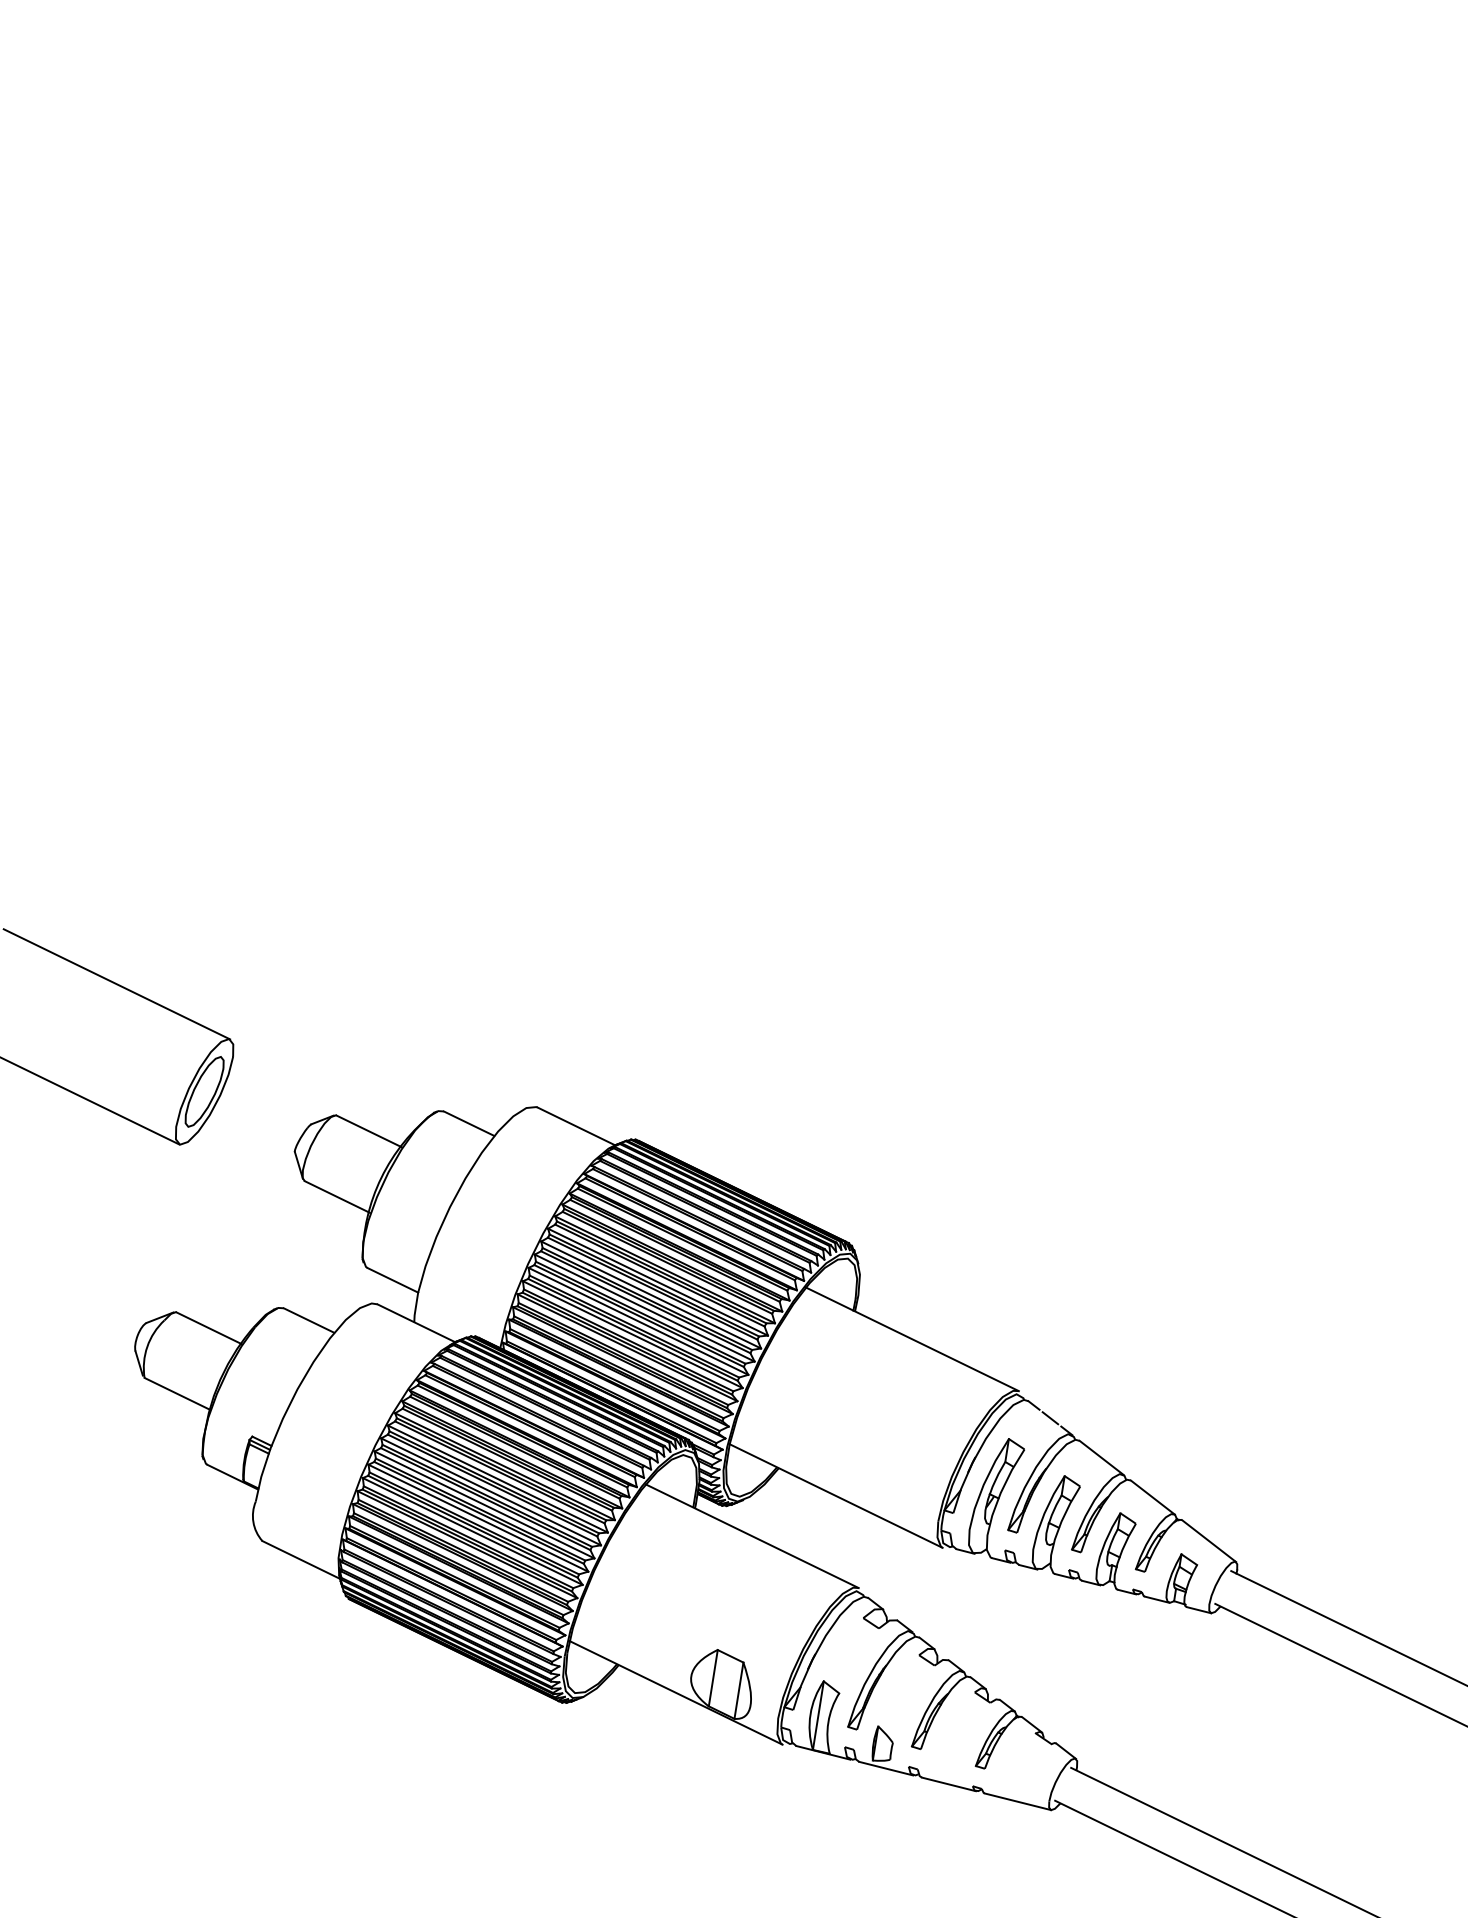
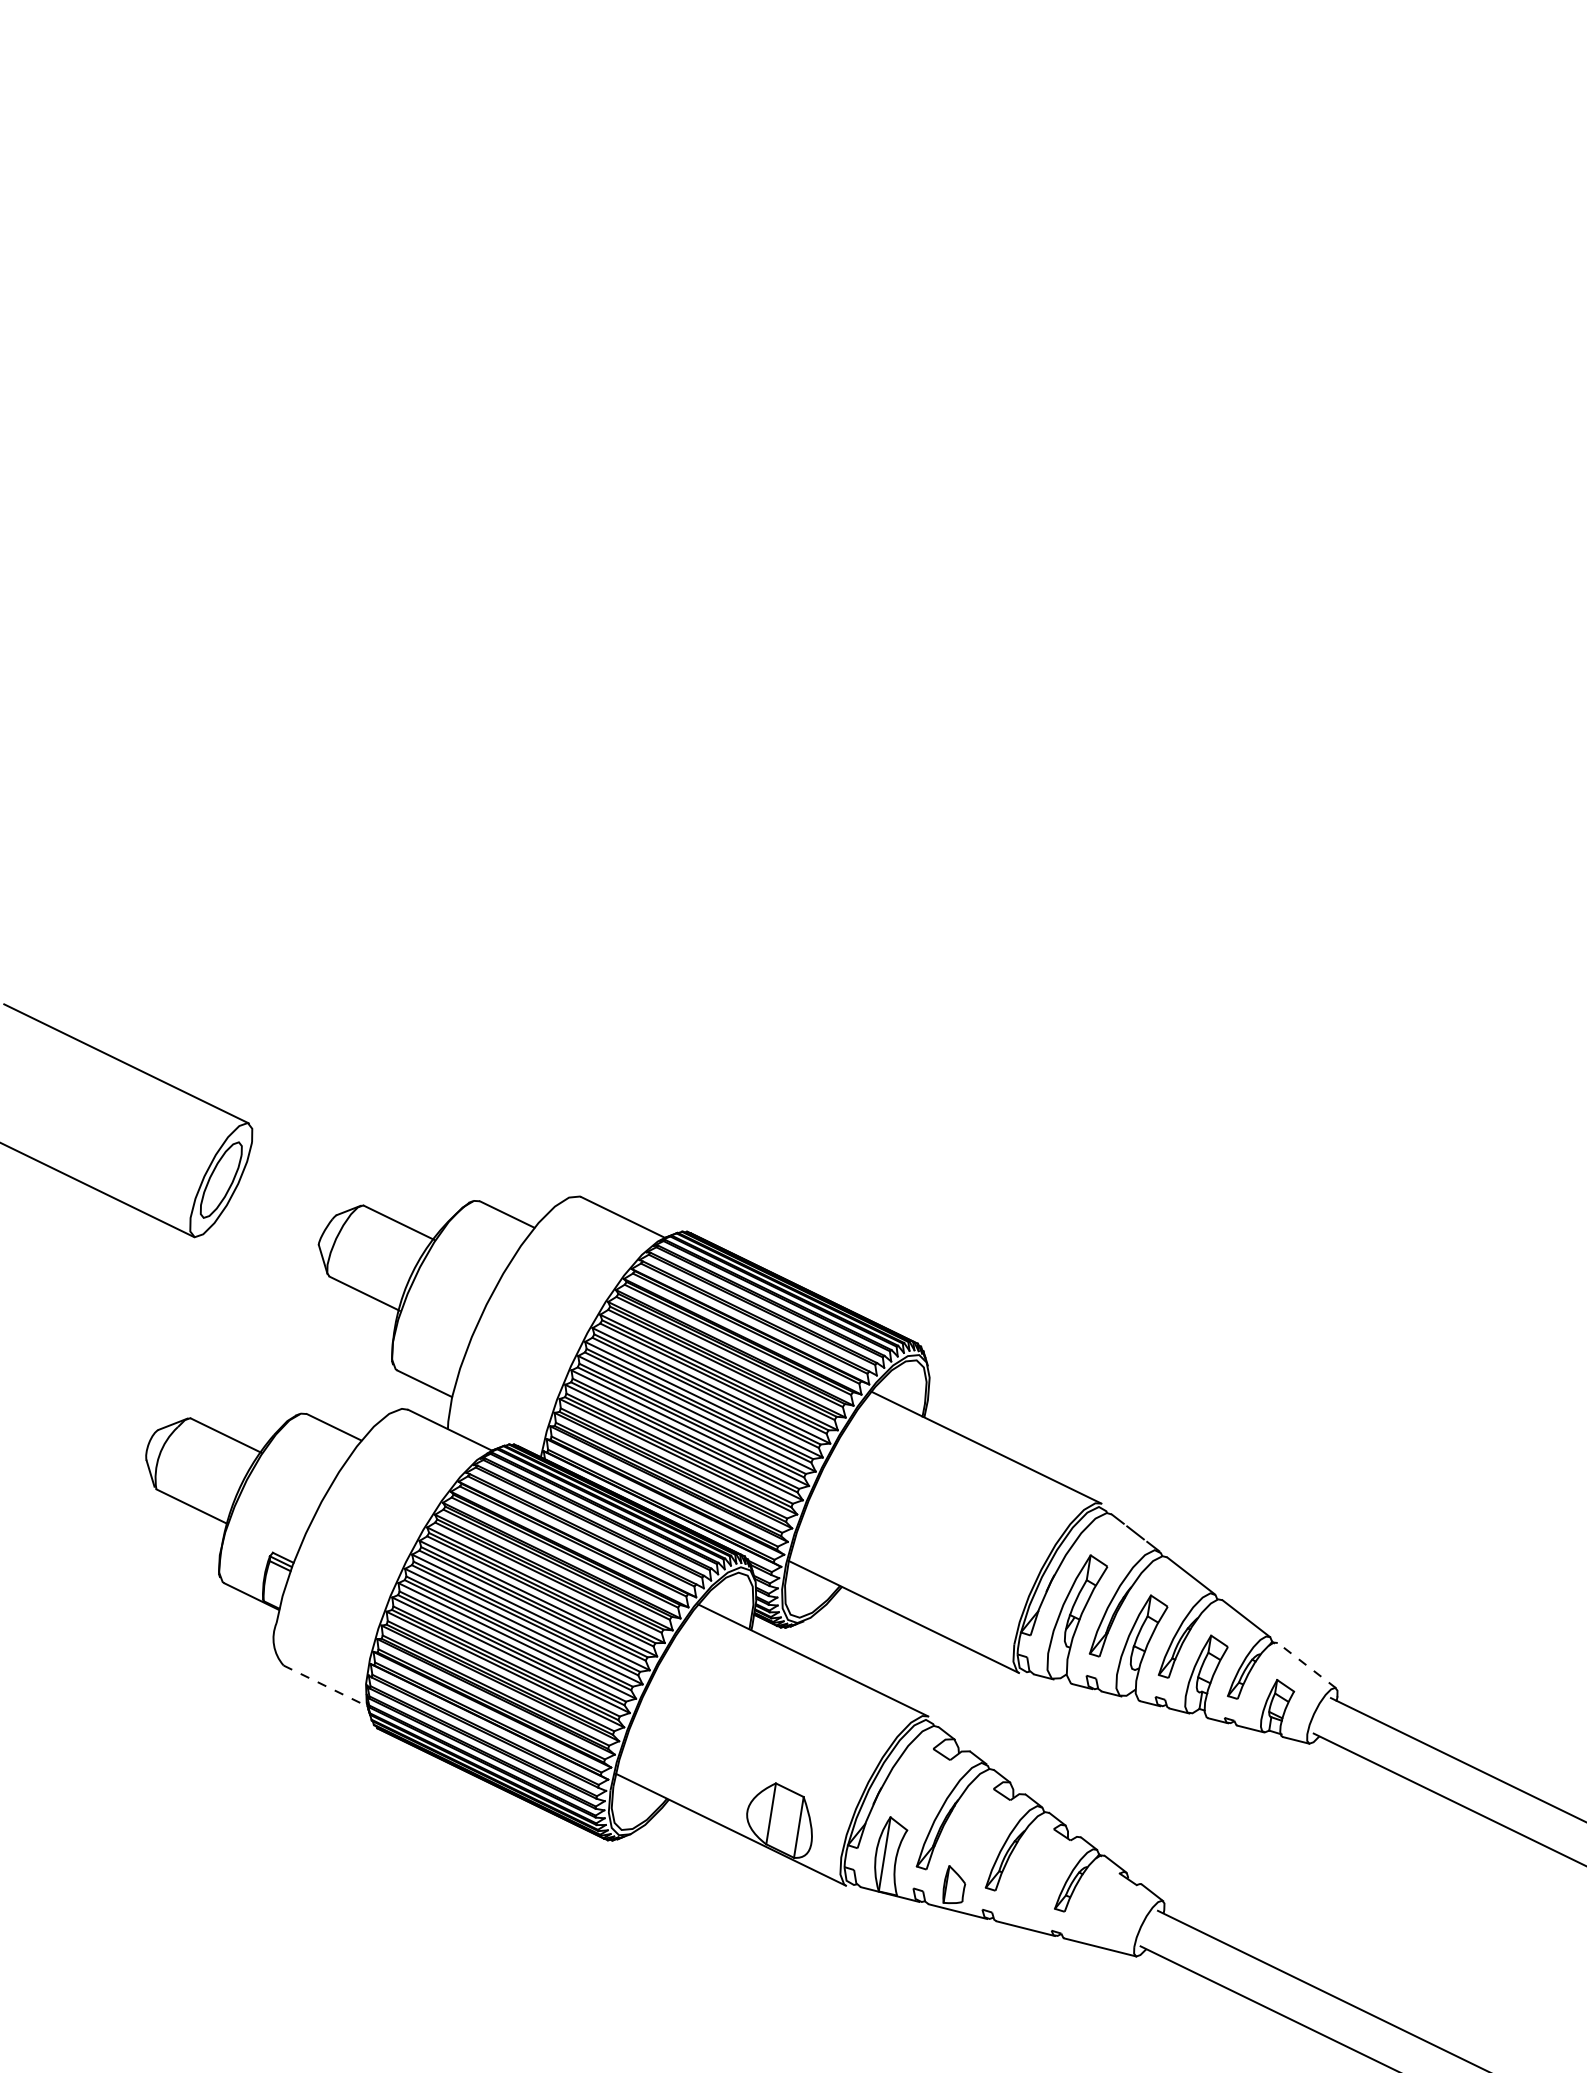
line: (1208, 1540) -> (1306, 1665), solid -> dashed
line: (301, 1560) -> (326, 1686), solid -> dashed

